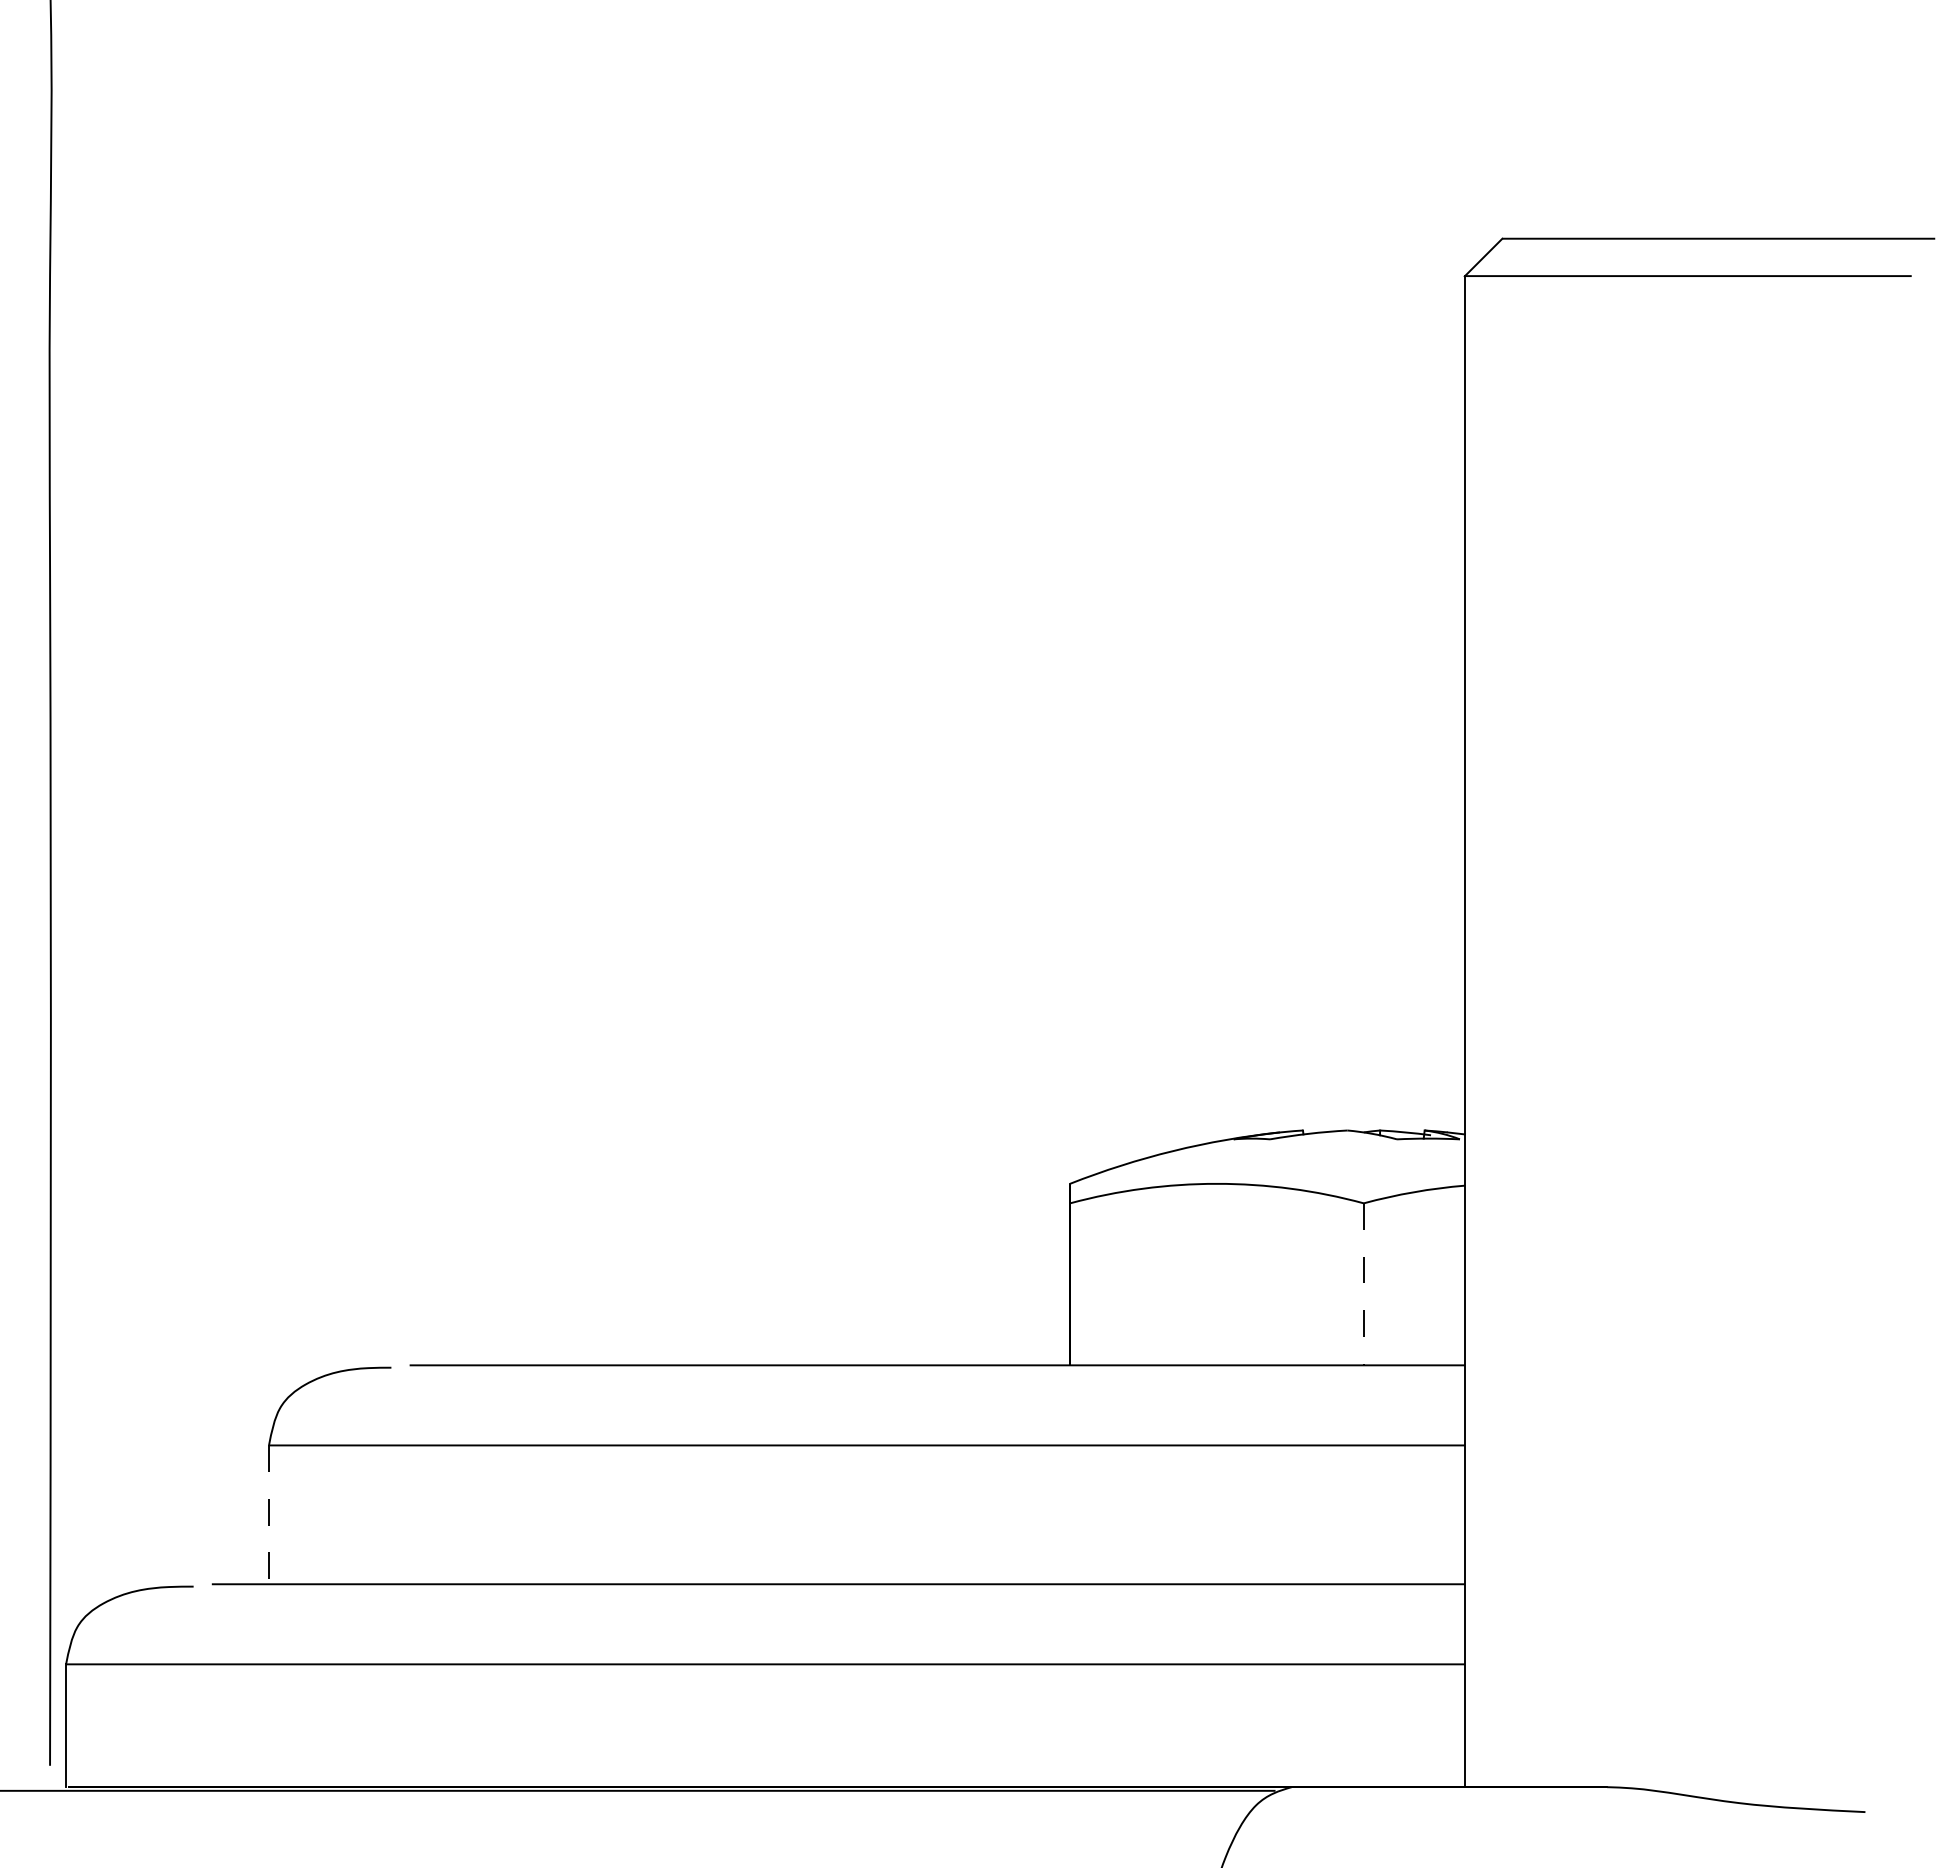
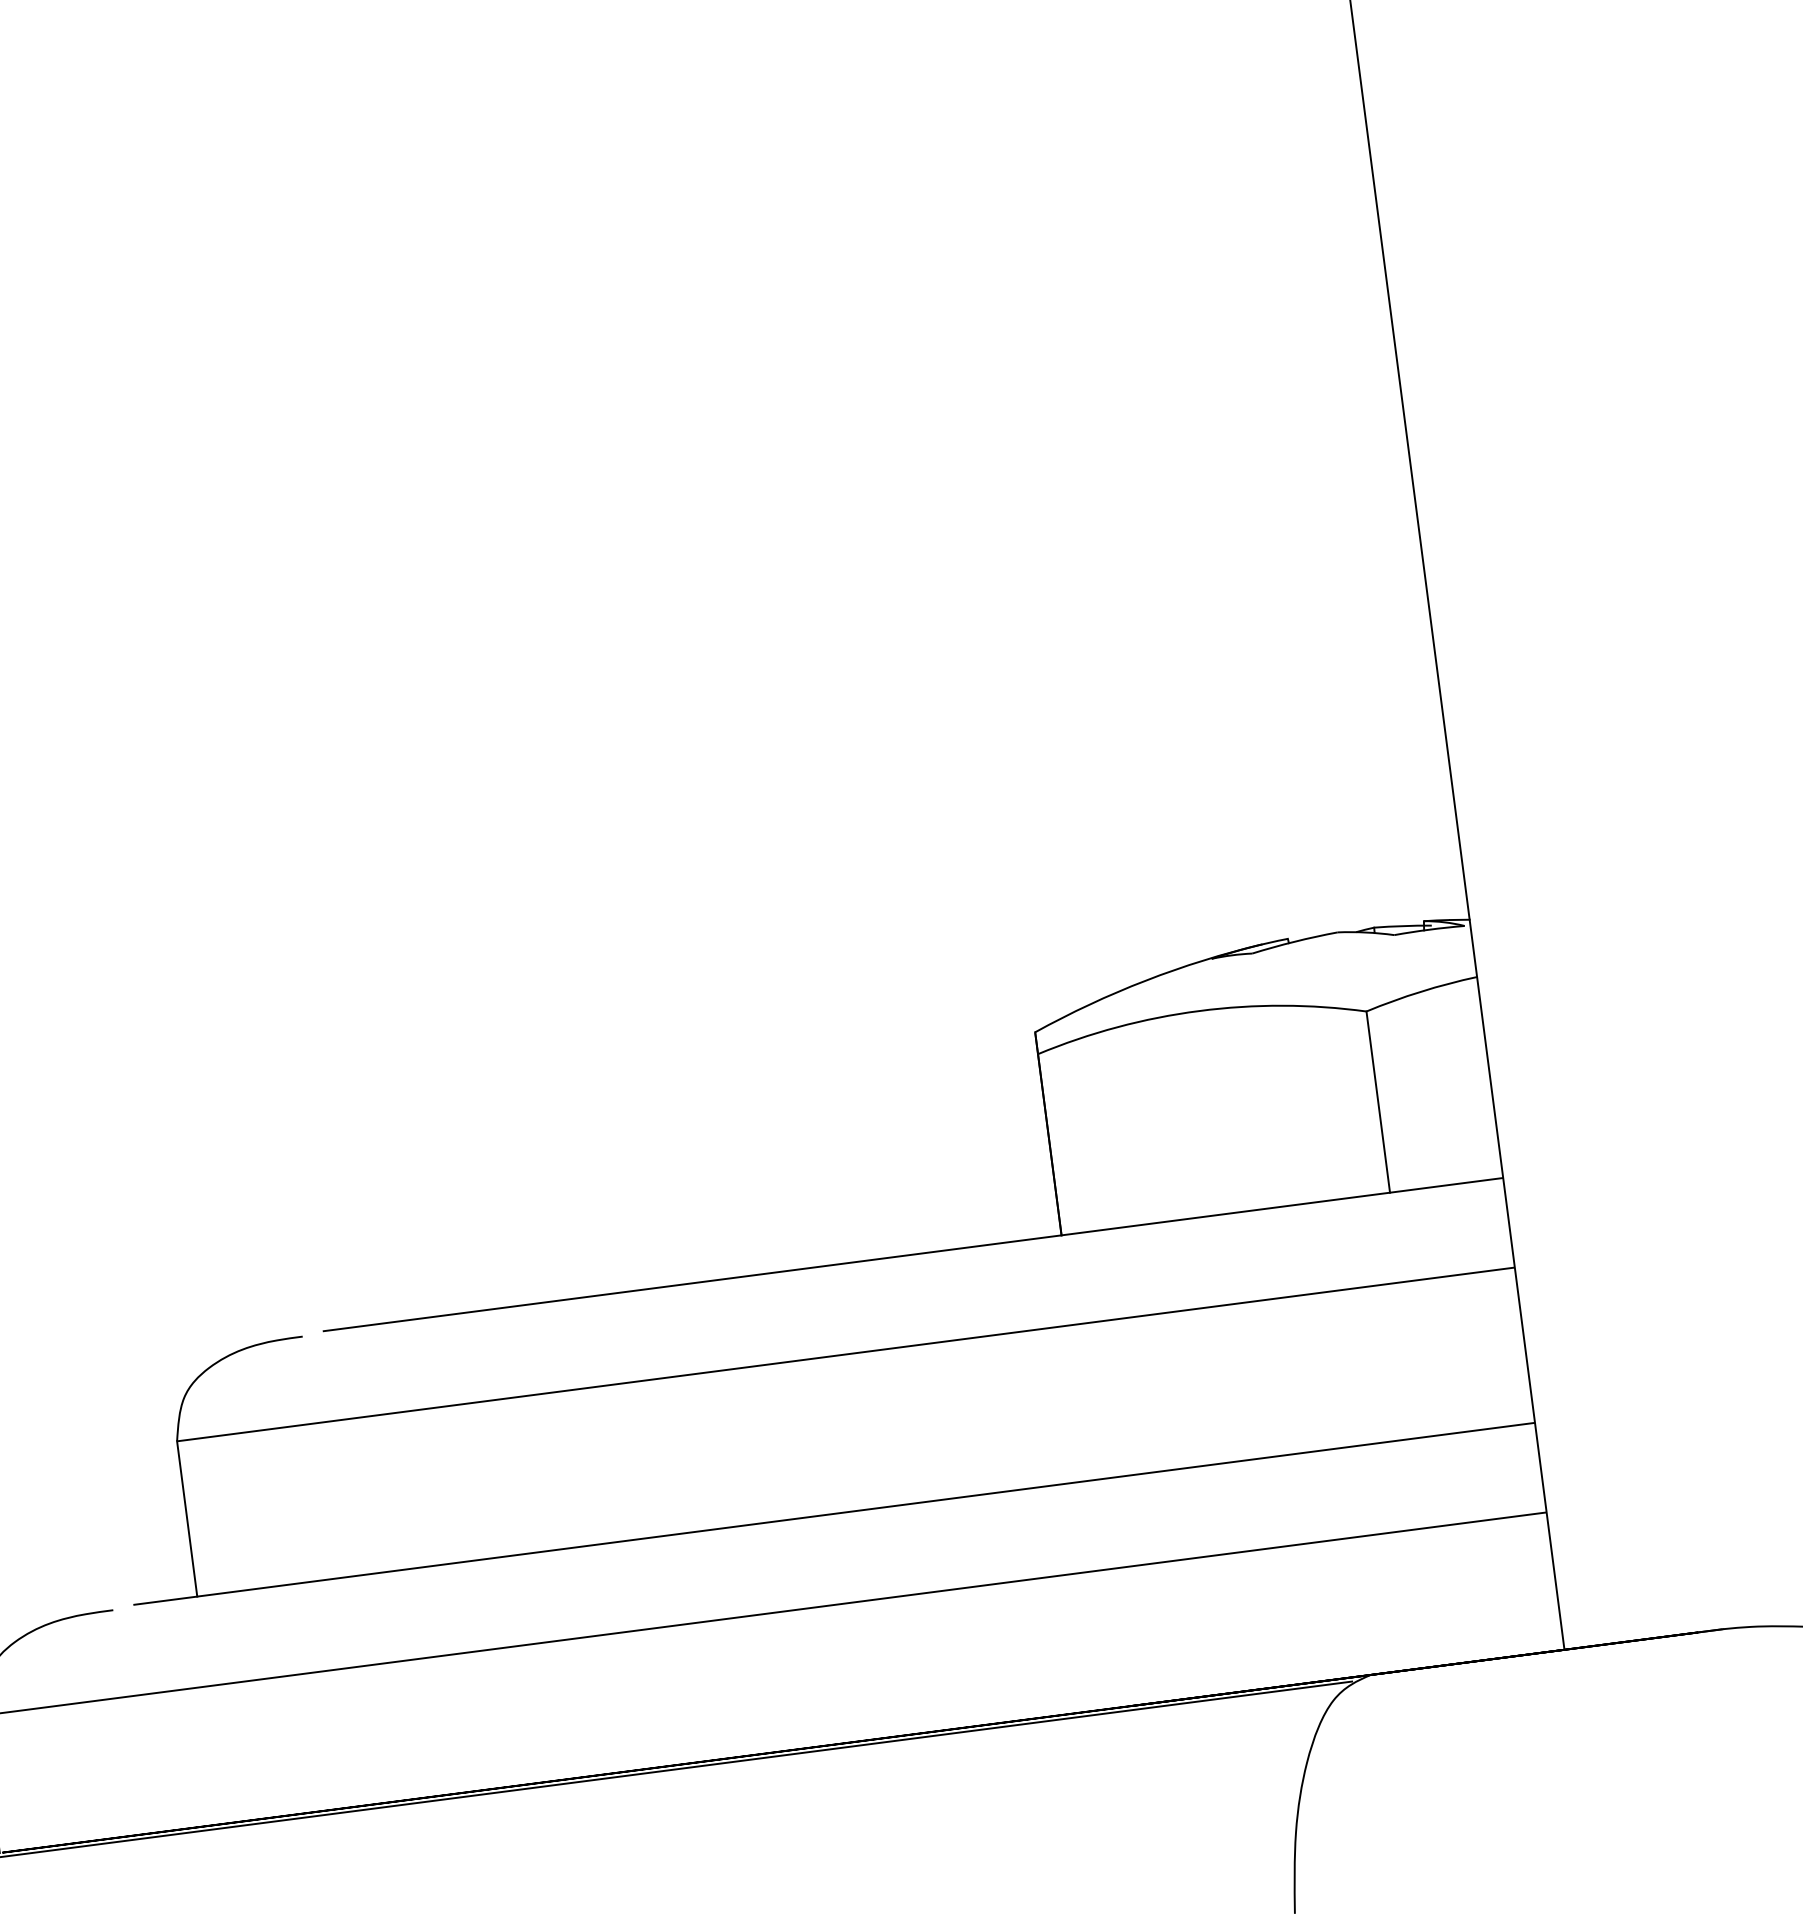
line: (1363, 1284) -> (1377, 1102), dashed -> solid
line: (269, 1515) -> (187, 1519), dashed -> solid

